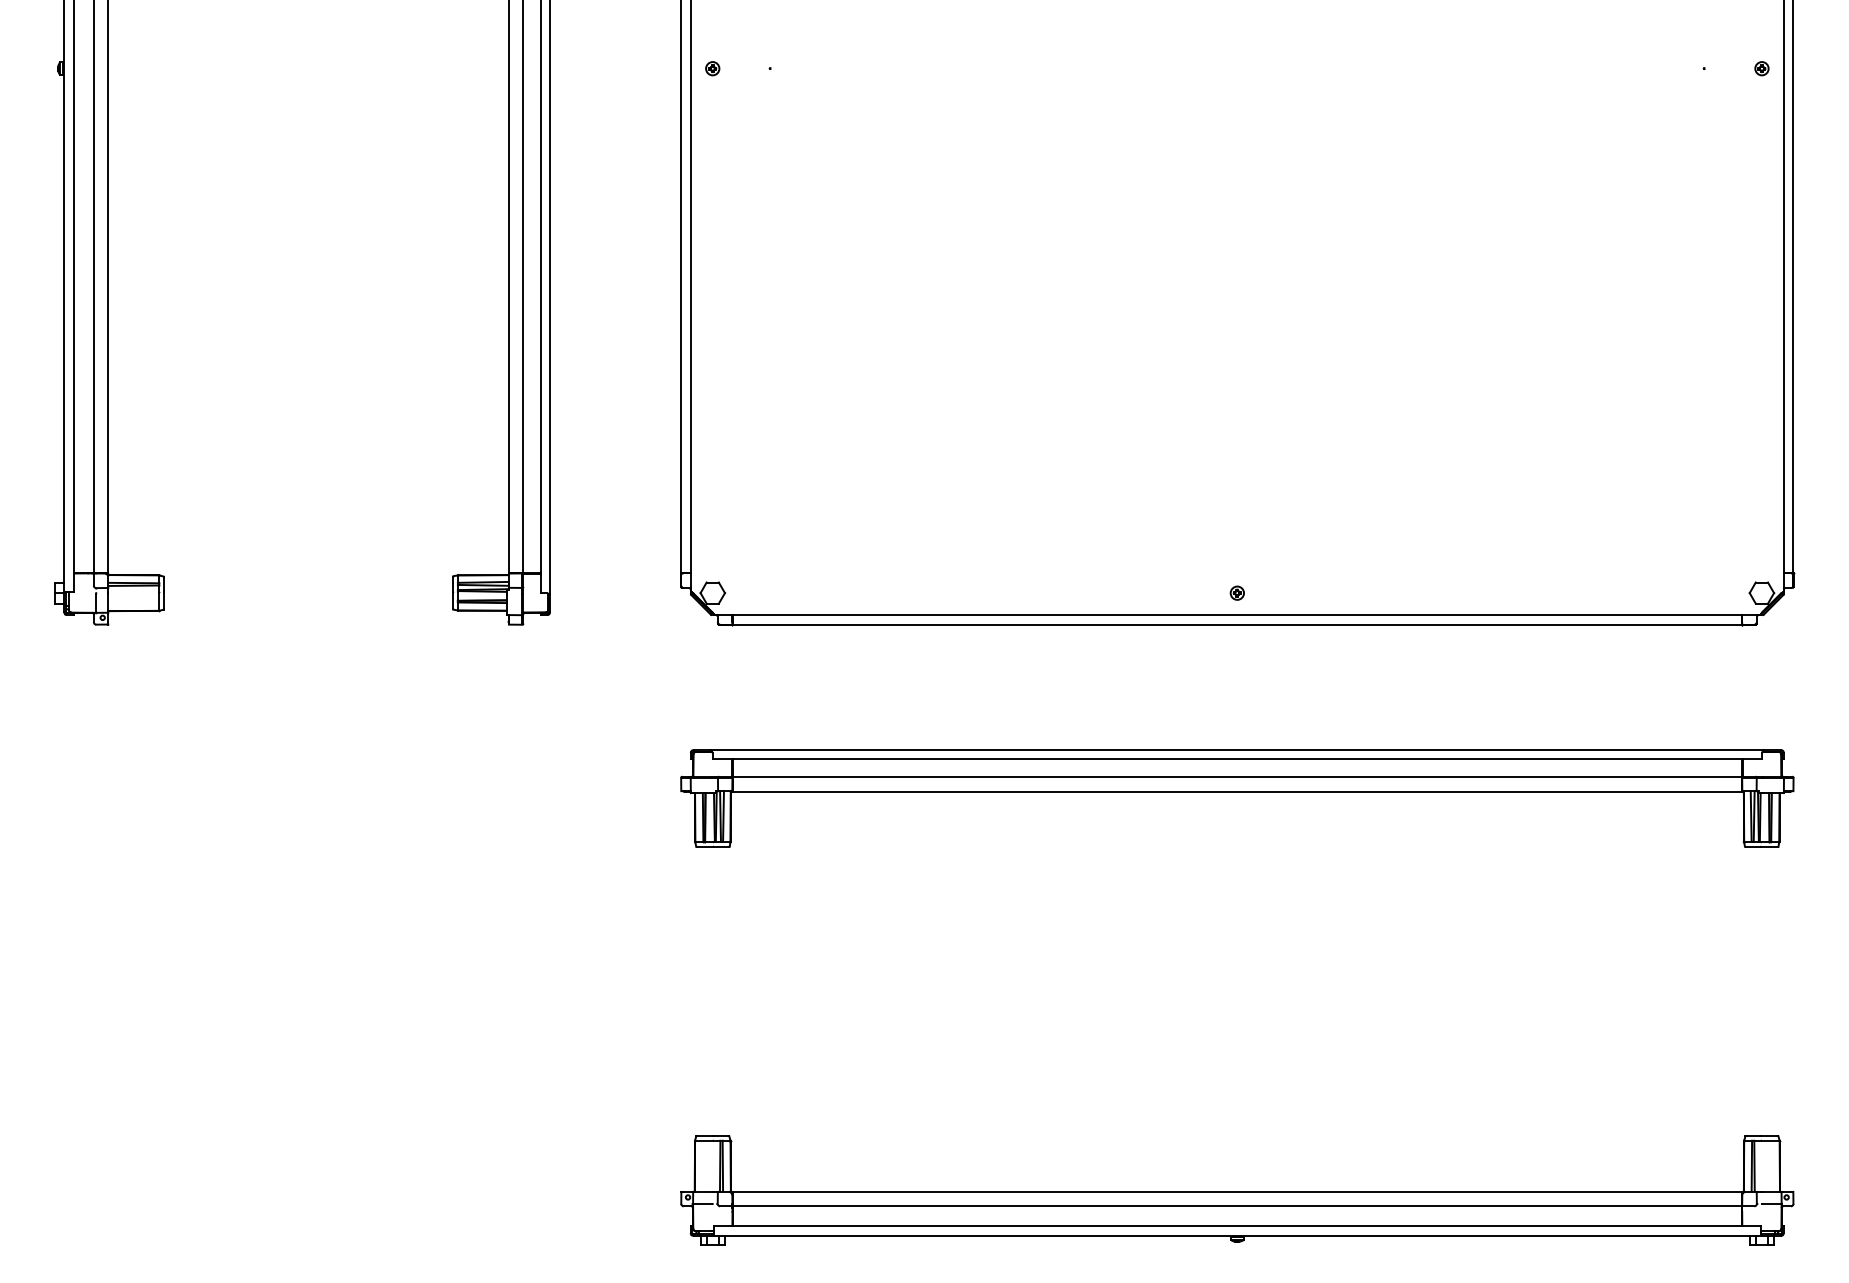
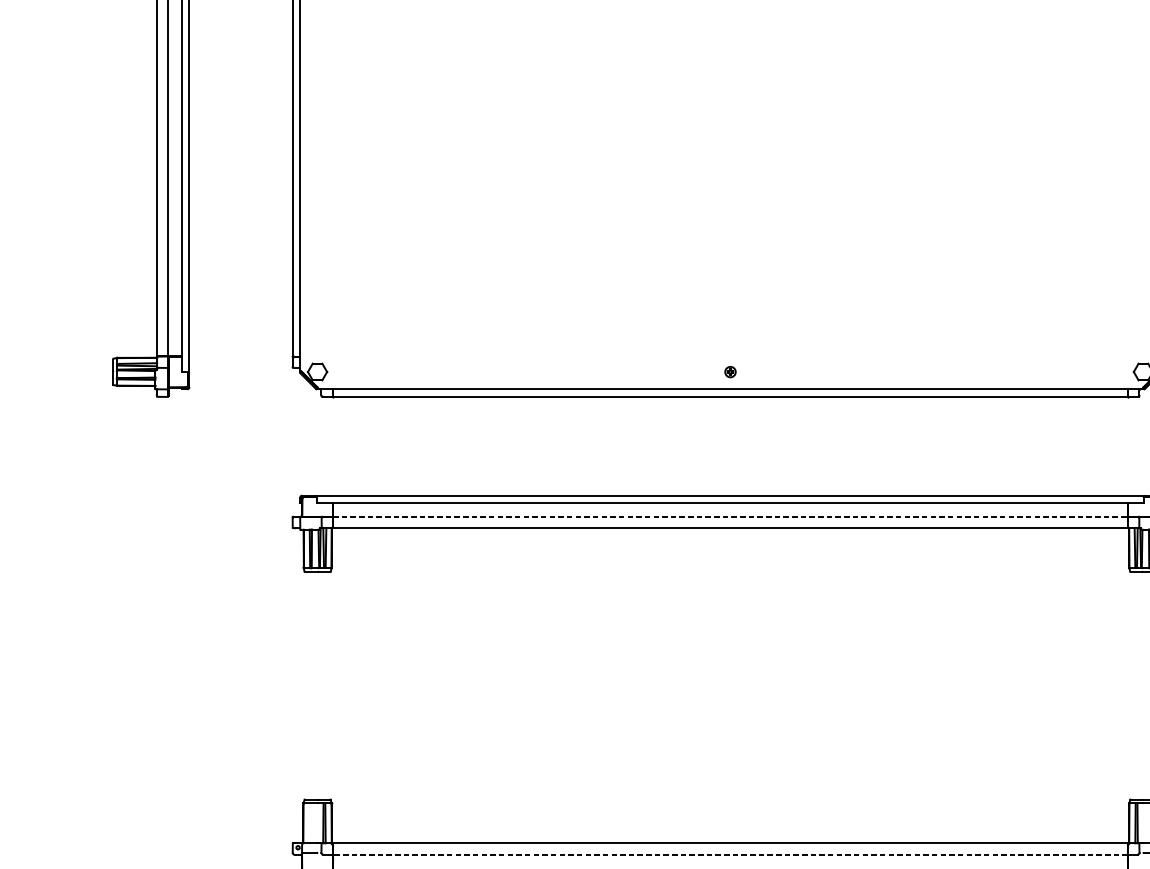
line: (1237, 777) -> (730, 517), solid -> dashed
line: (1237, 1206) -> (730, 854), solid -> dashed

